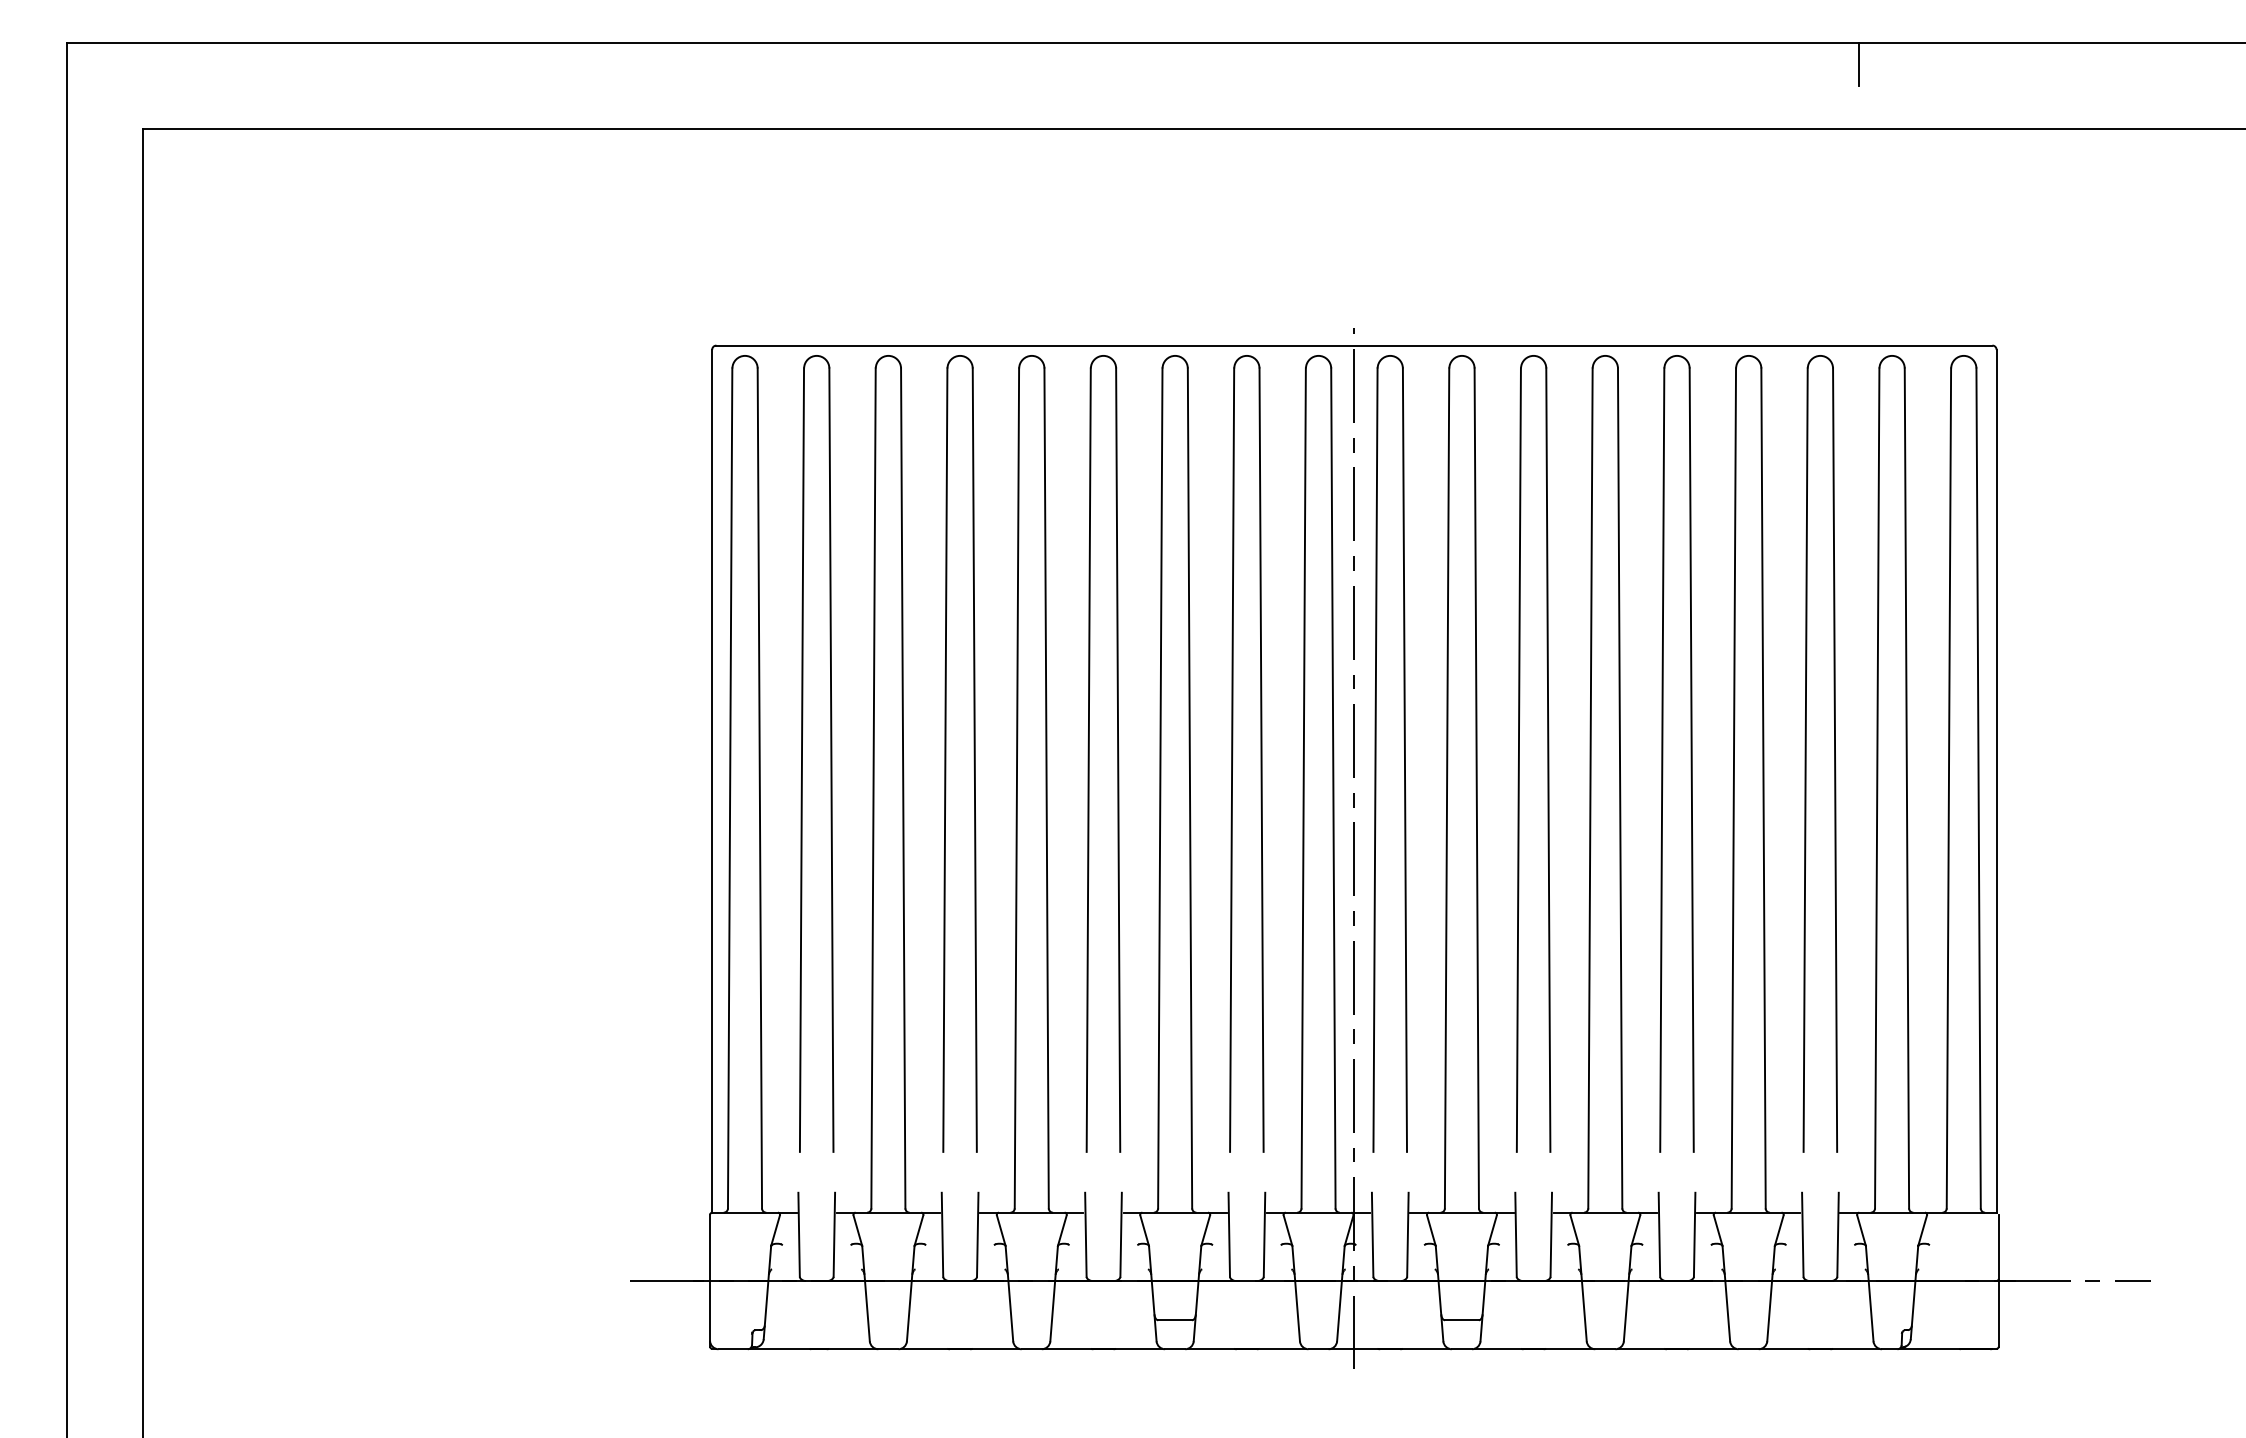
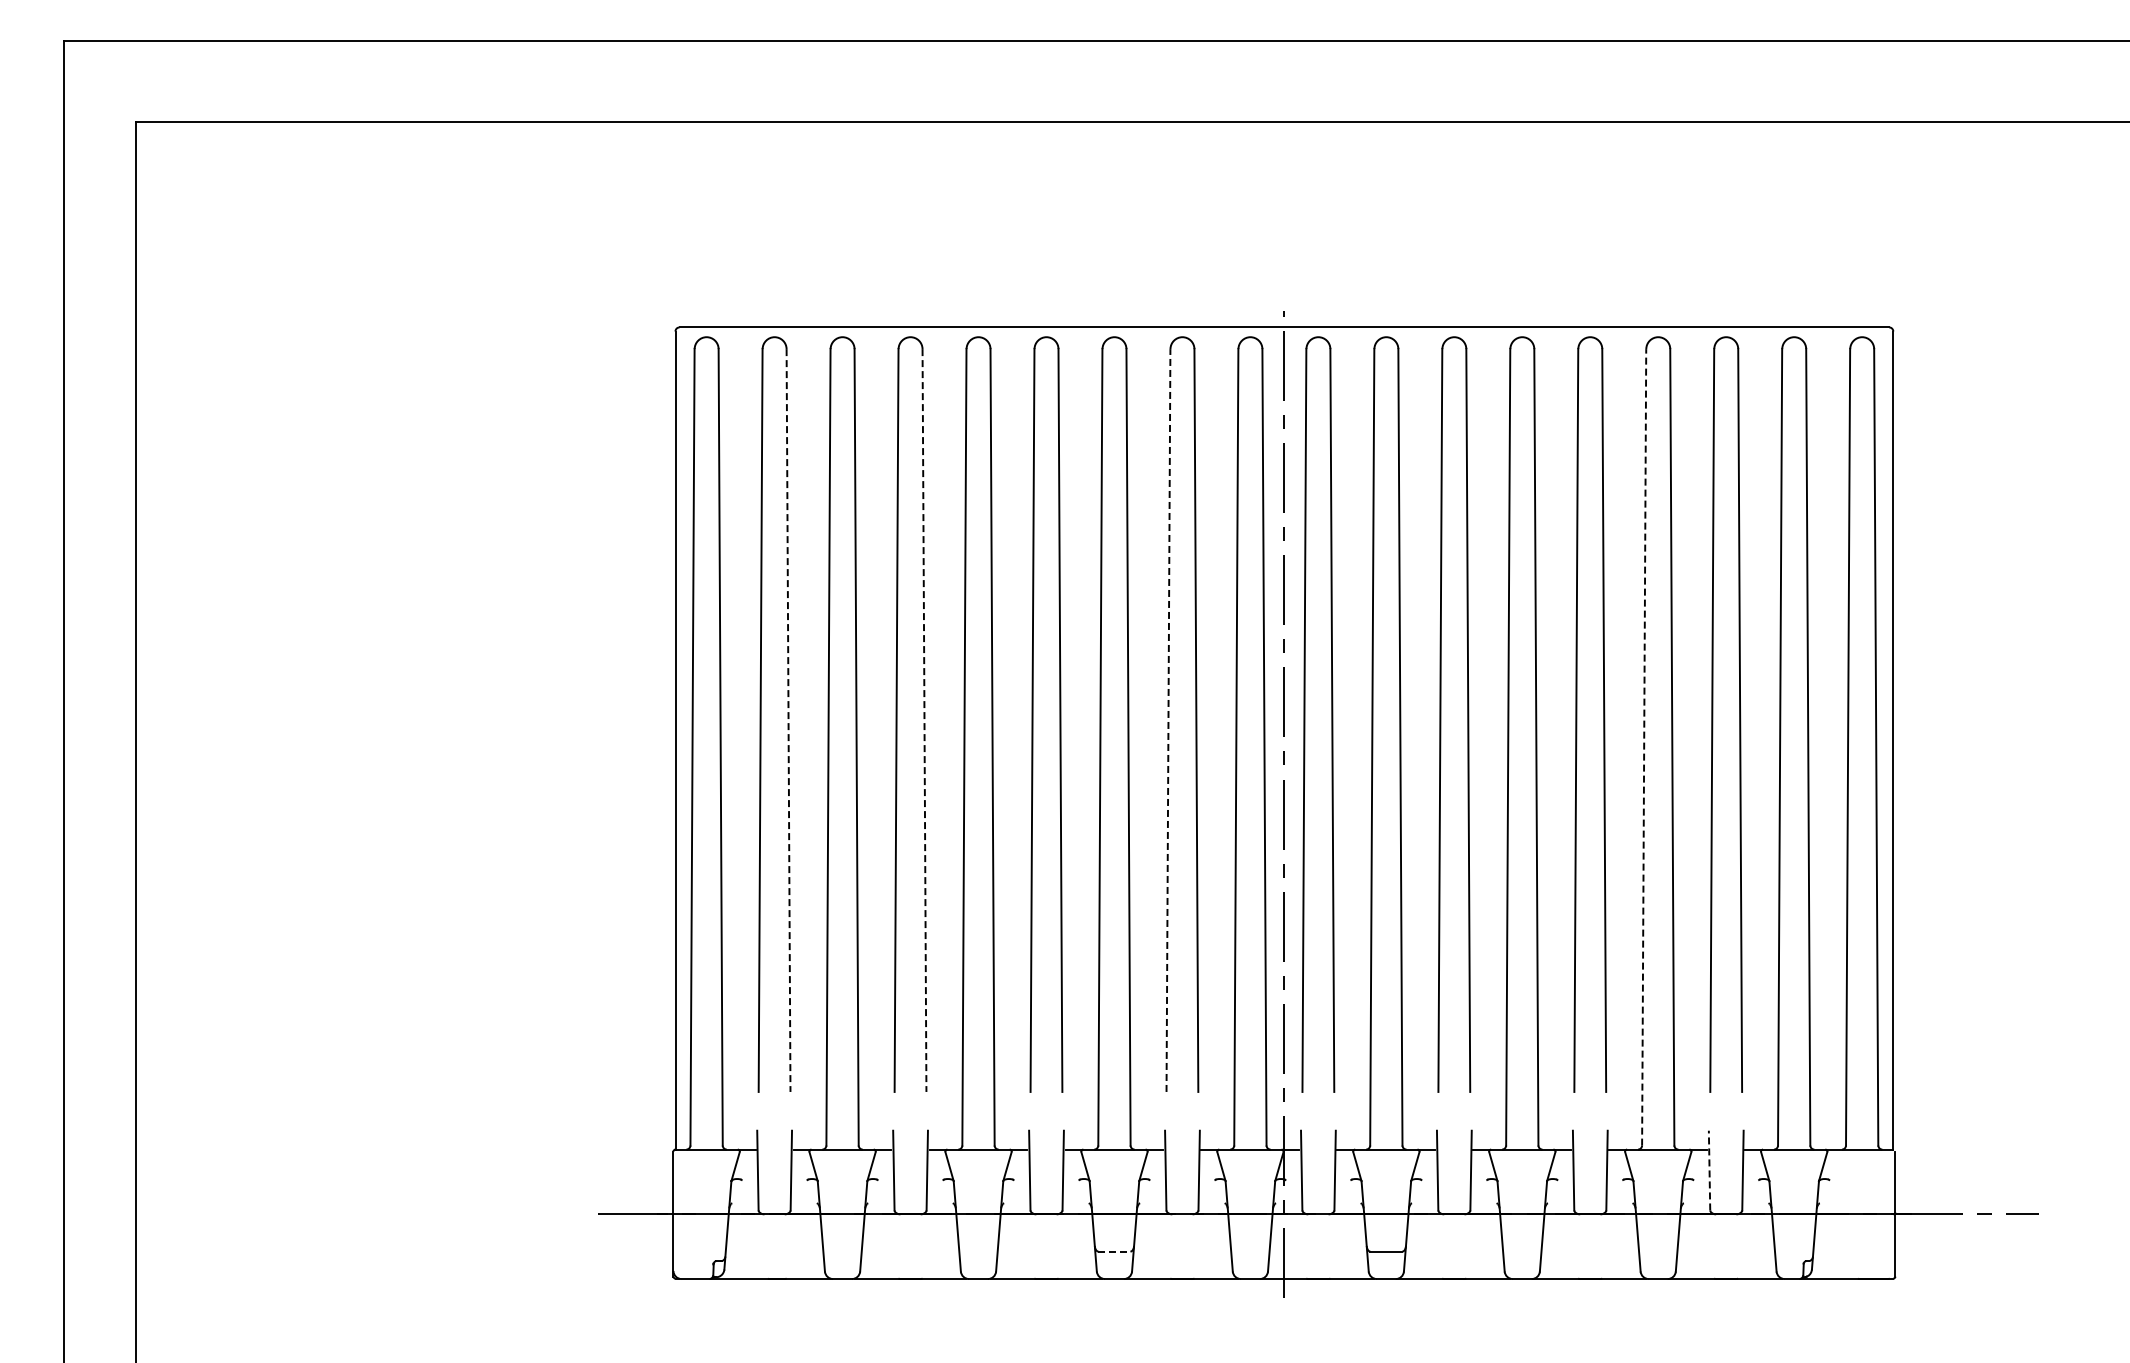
line: (1859, 64) -> (1763, 60), removed
line: (1232, 760) -> (1168, 720), solid -> dashed
line: (831, 761) -> (788, 721), solid -> dashed
line: (974, 761) -> (924, 721), solid -> dashed
line: (1734, 787) -> (1644, 746), solid -> dashed
line: (1802, 1234) -> (1709, 1170), solid -> dashed
line: (1175, 1320) -> (1114, 1251), solid -> dashed

